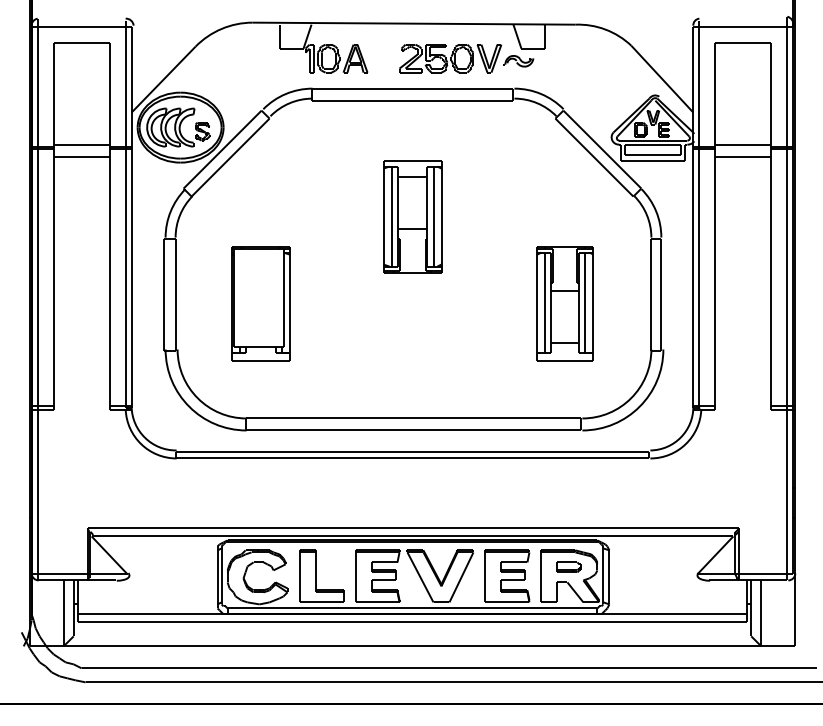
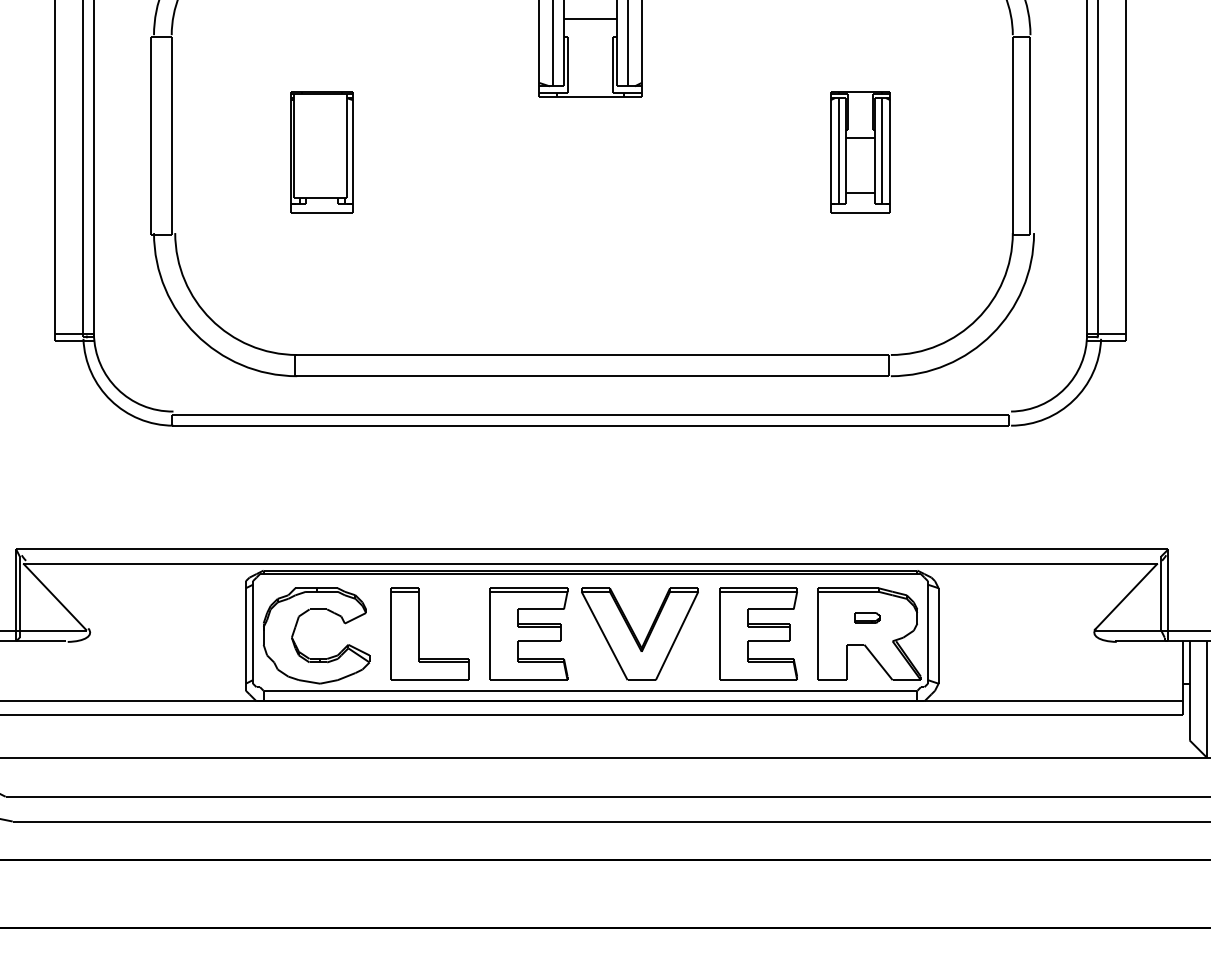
part: (260, 303) -> (321, 151), size x0.6
part: (564, 303) -> (859, 151), size x0.6
part: (568, 566) -> (866, 616), size x0.6

